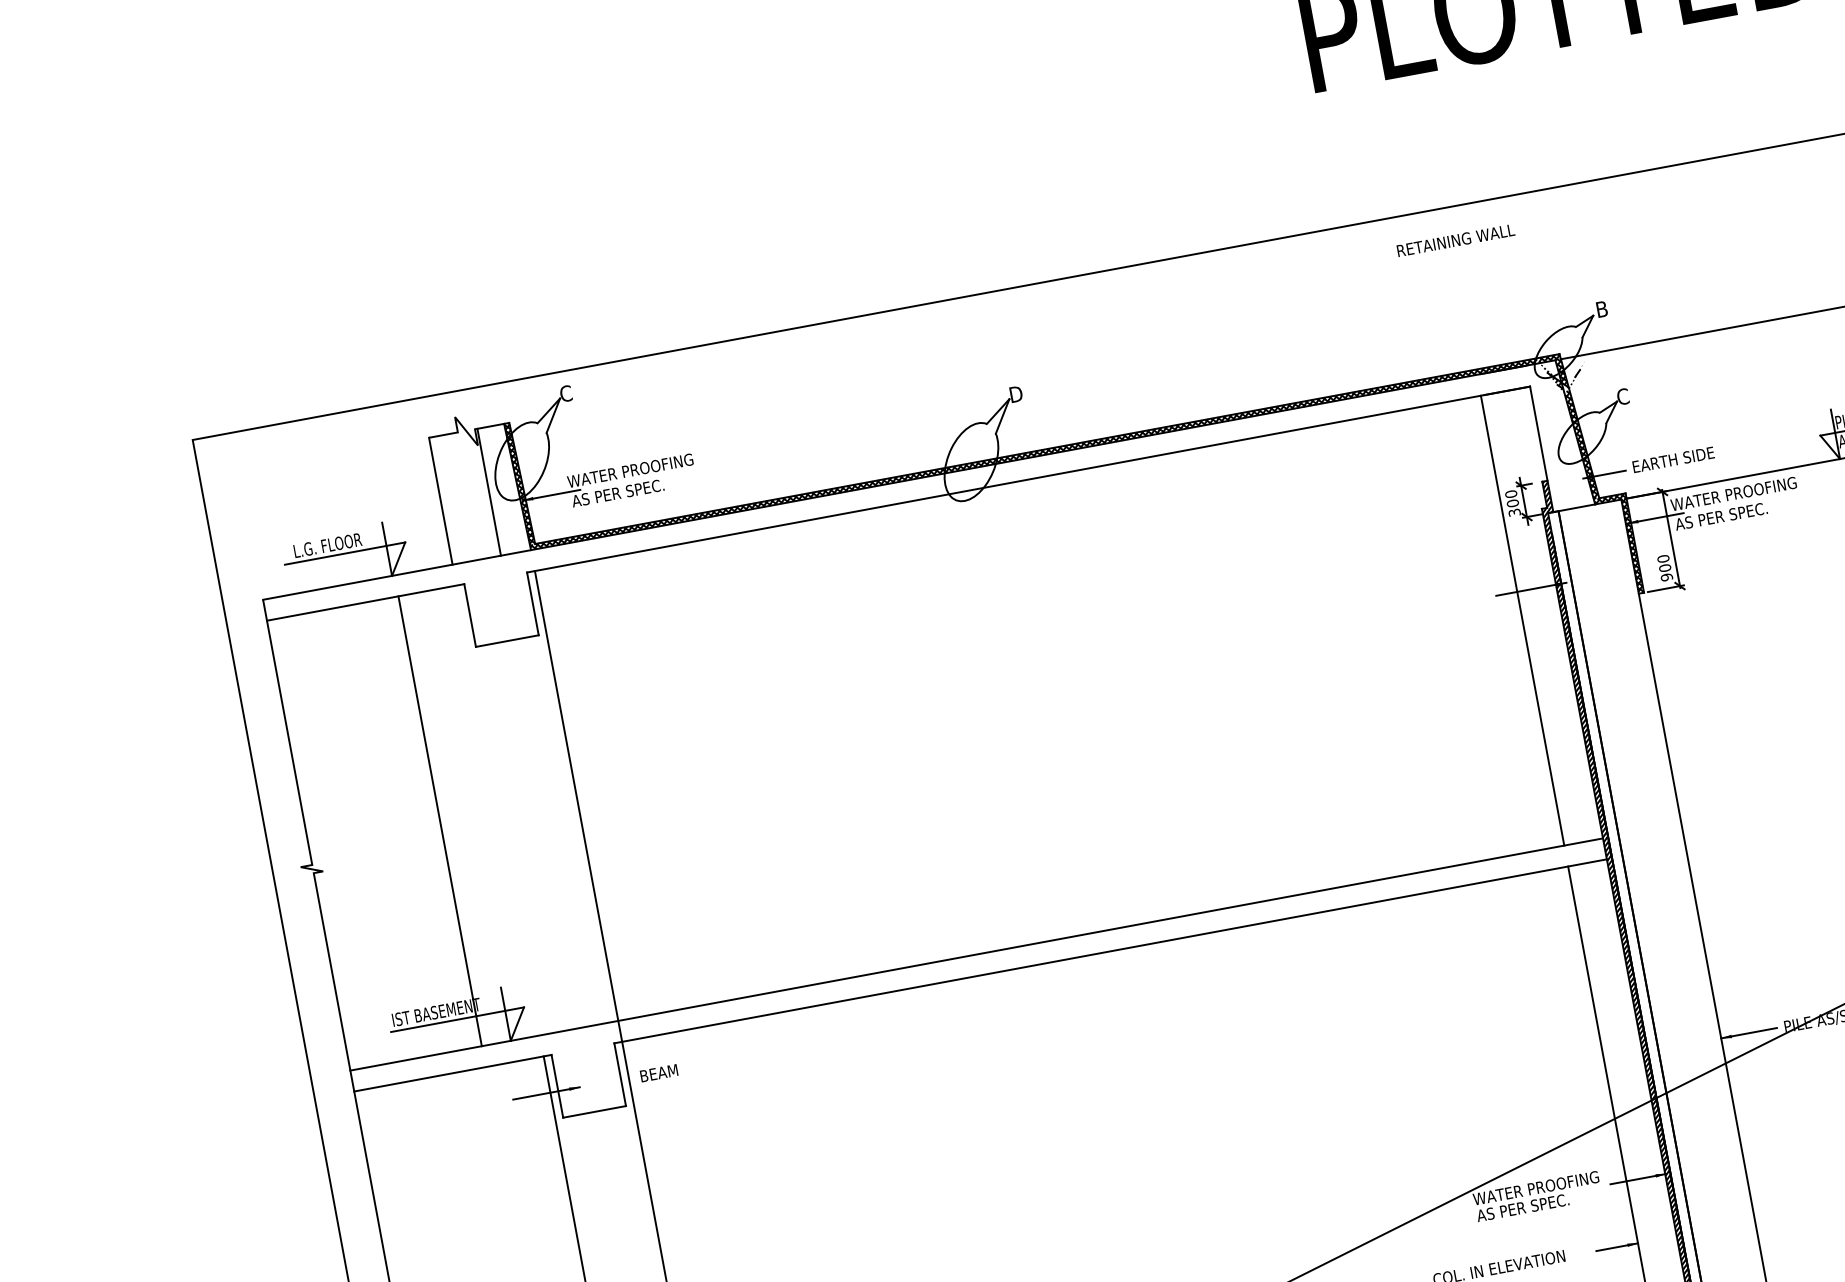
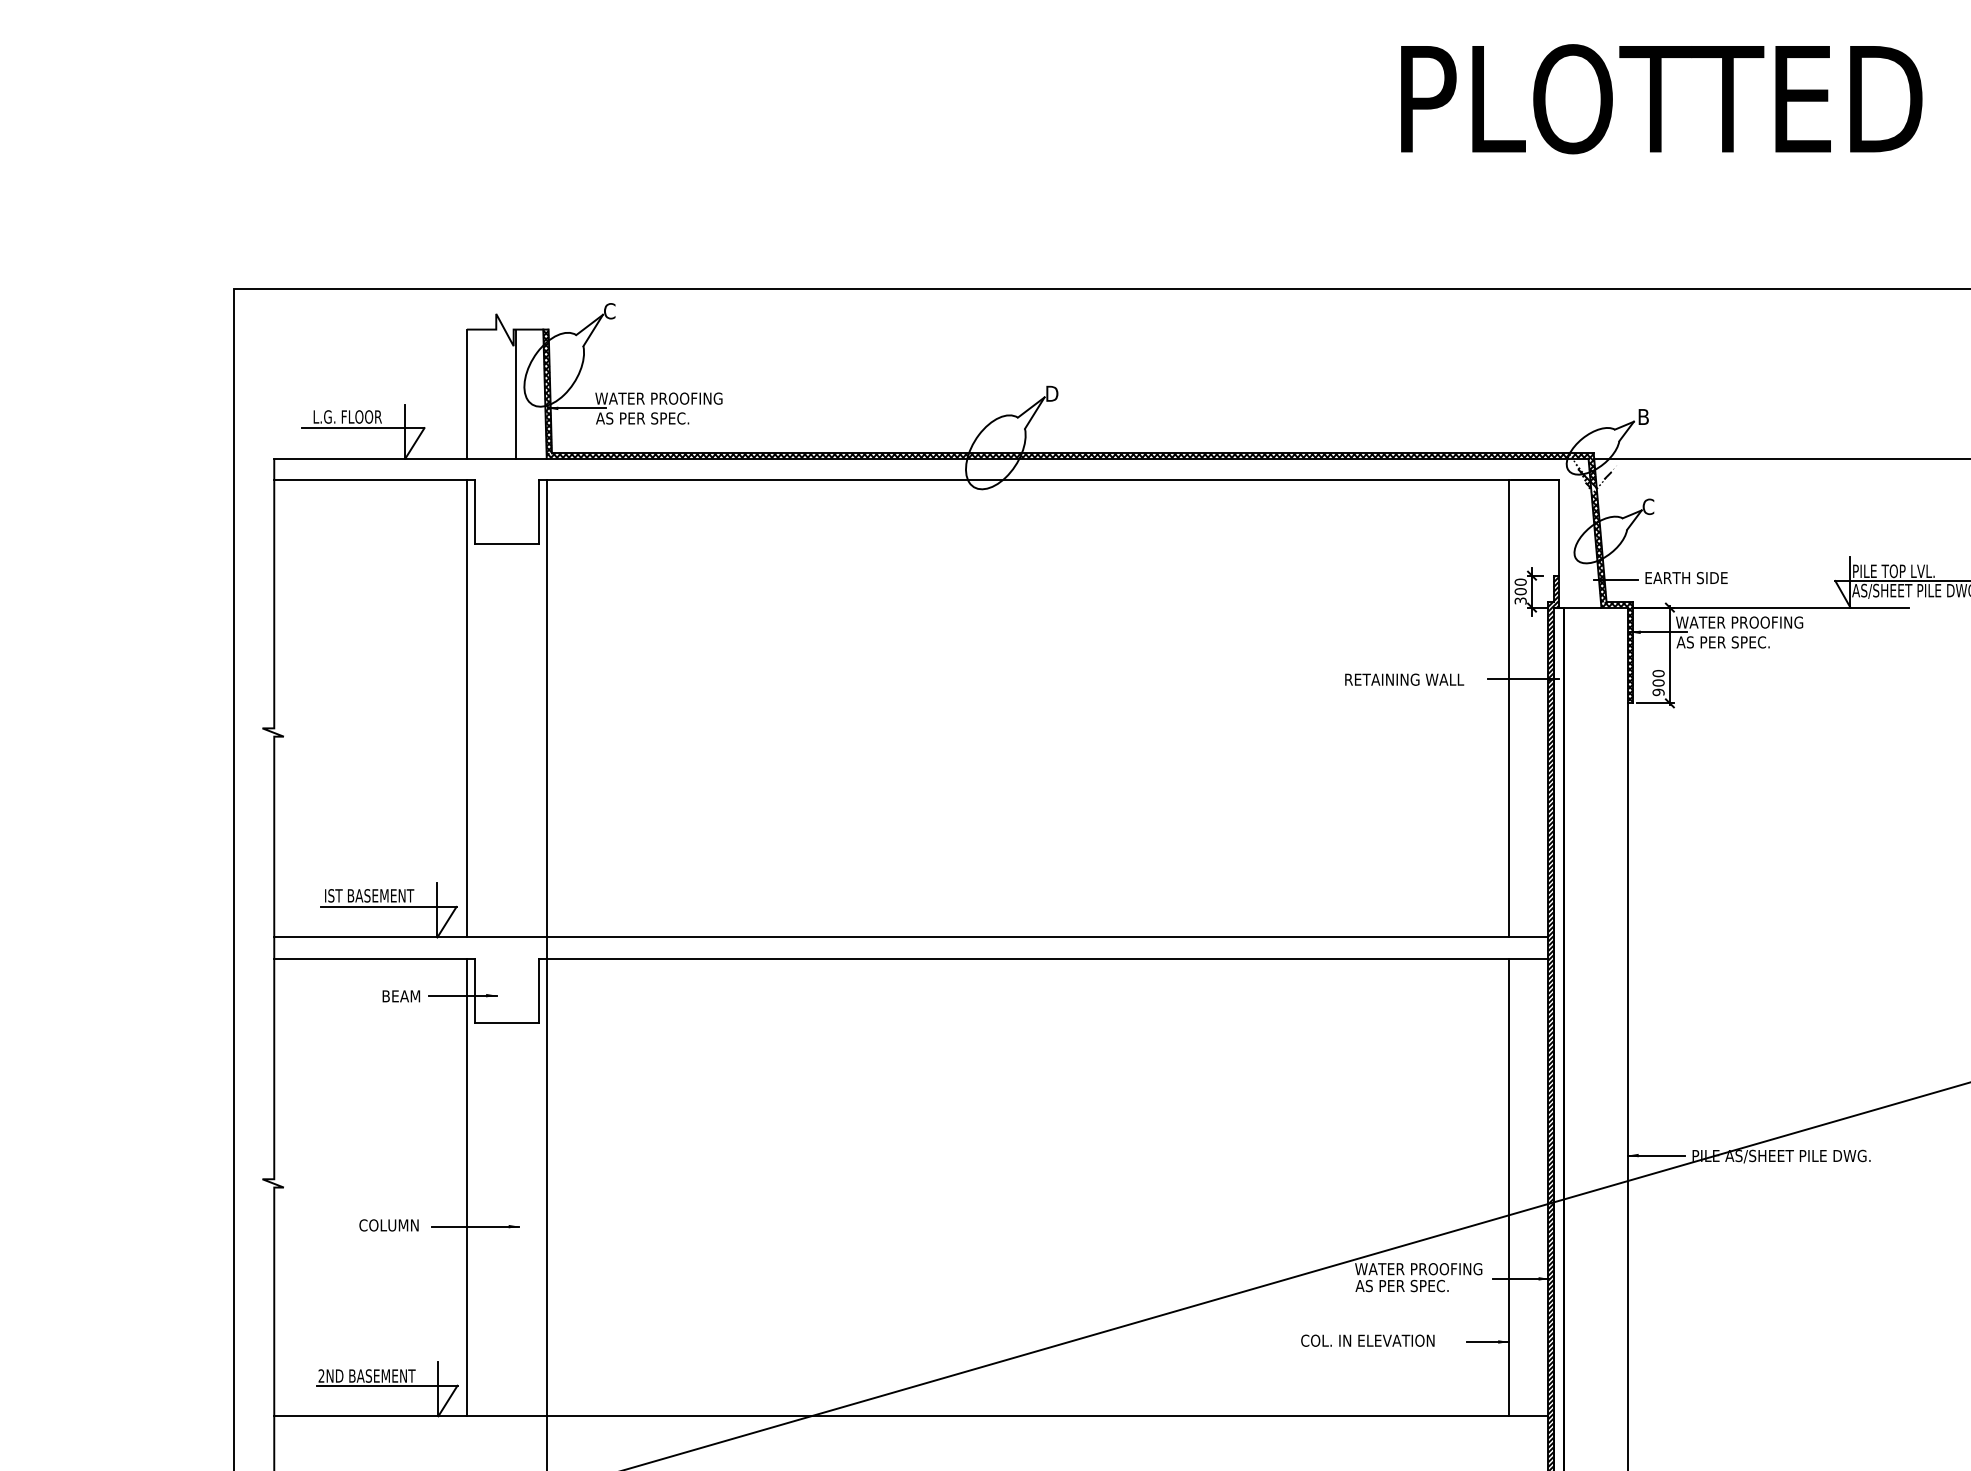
text: (1455, 240) -> (1404, 679), moved
line: (439, 821) -> (466, 708), moved
text: (659, 1073) -> (401, 996), moved

